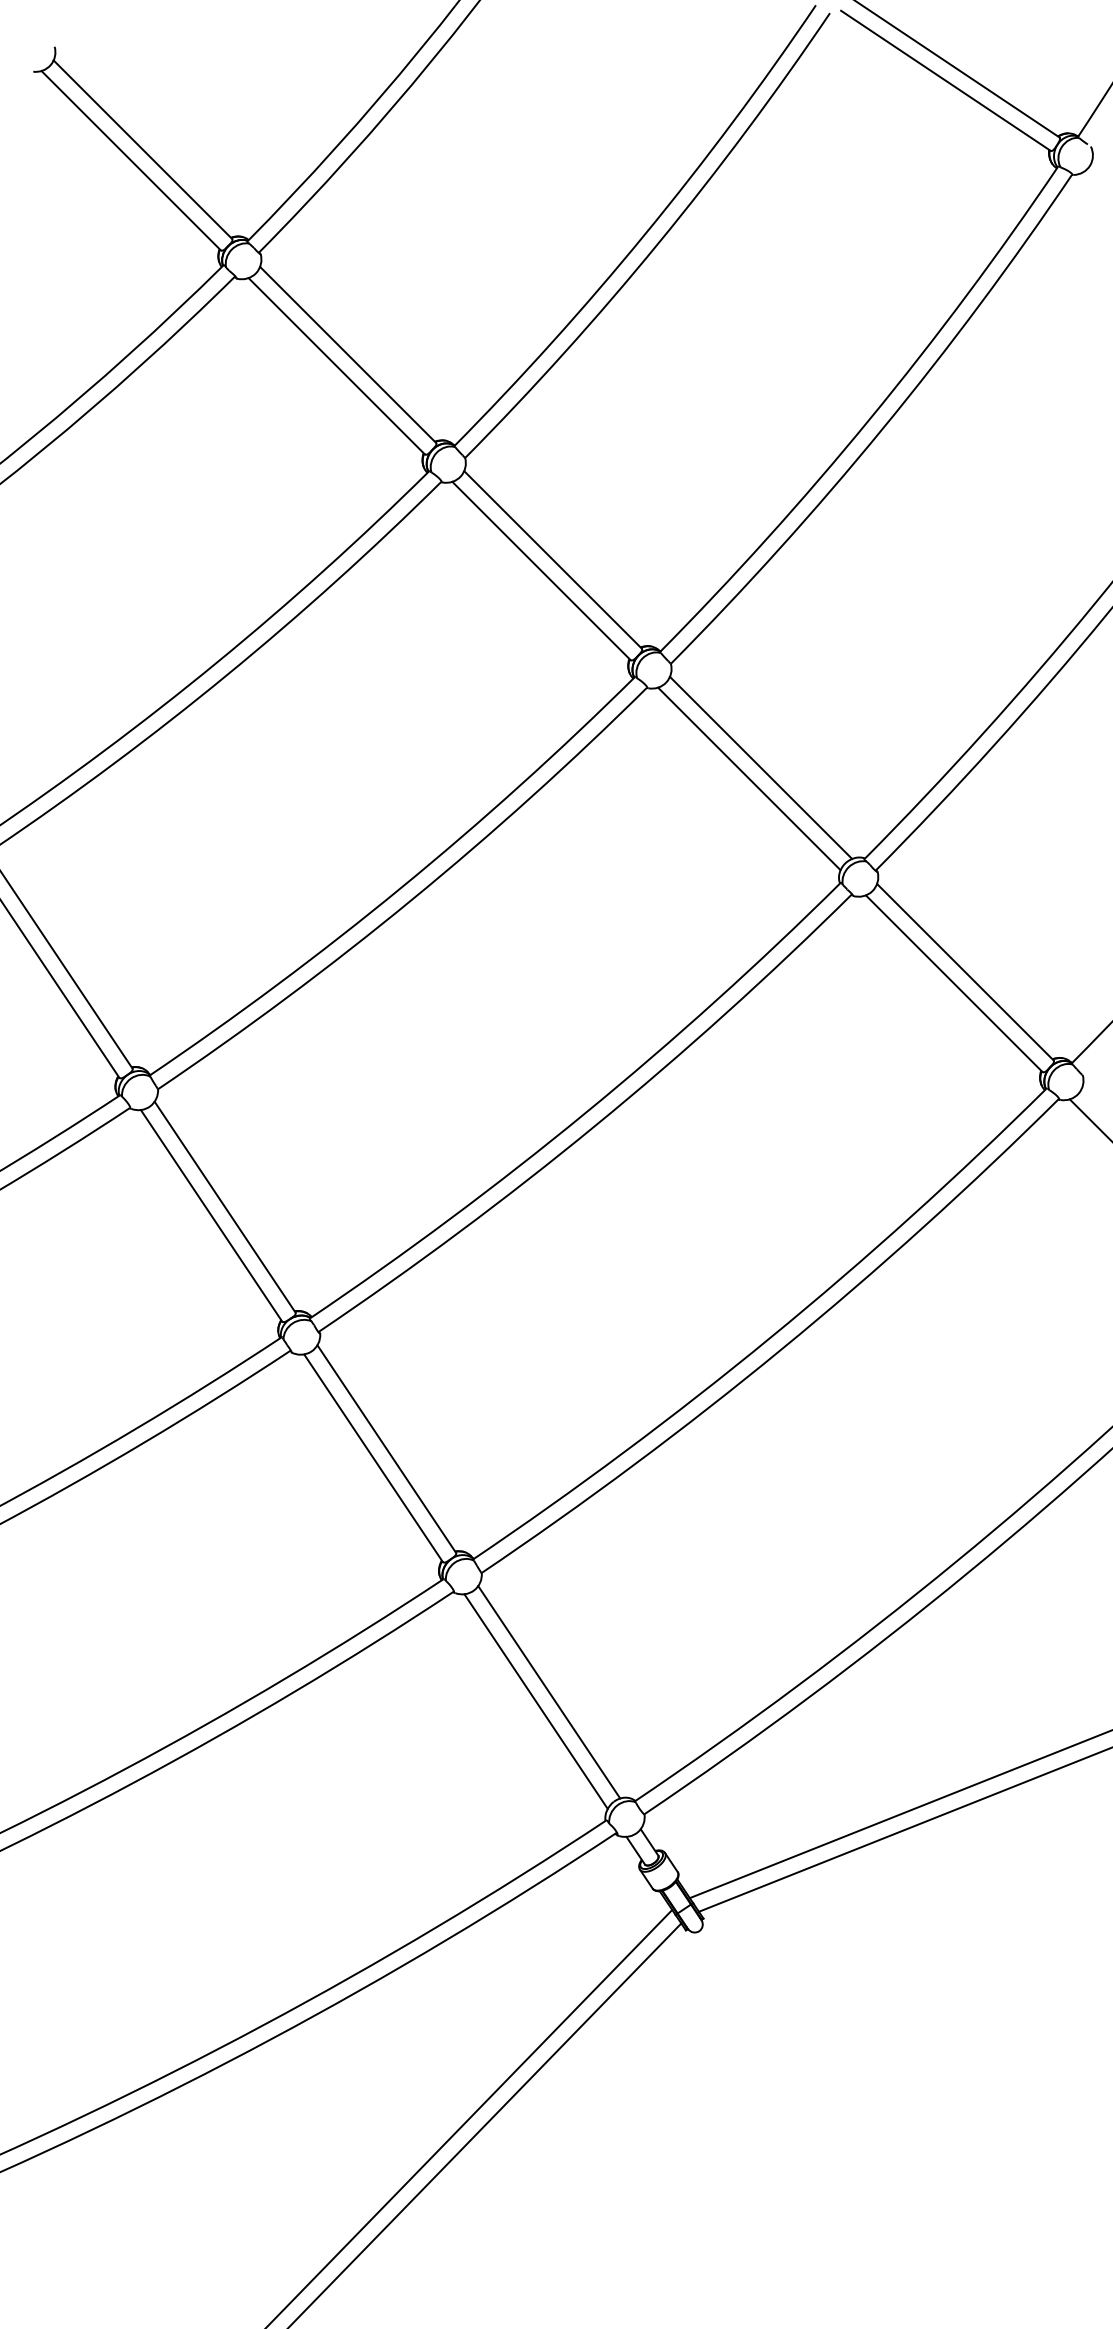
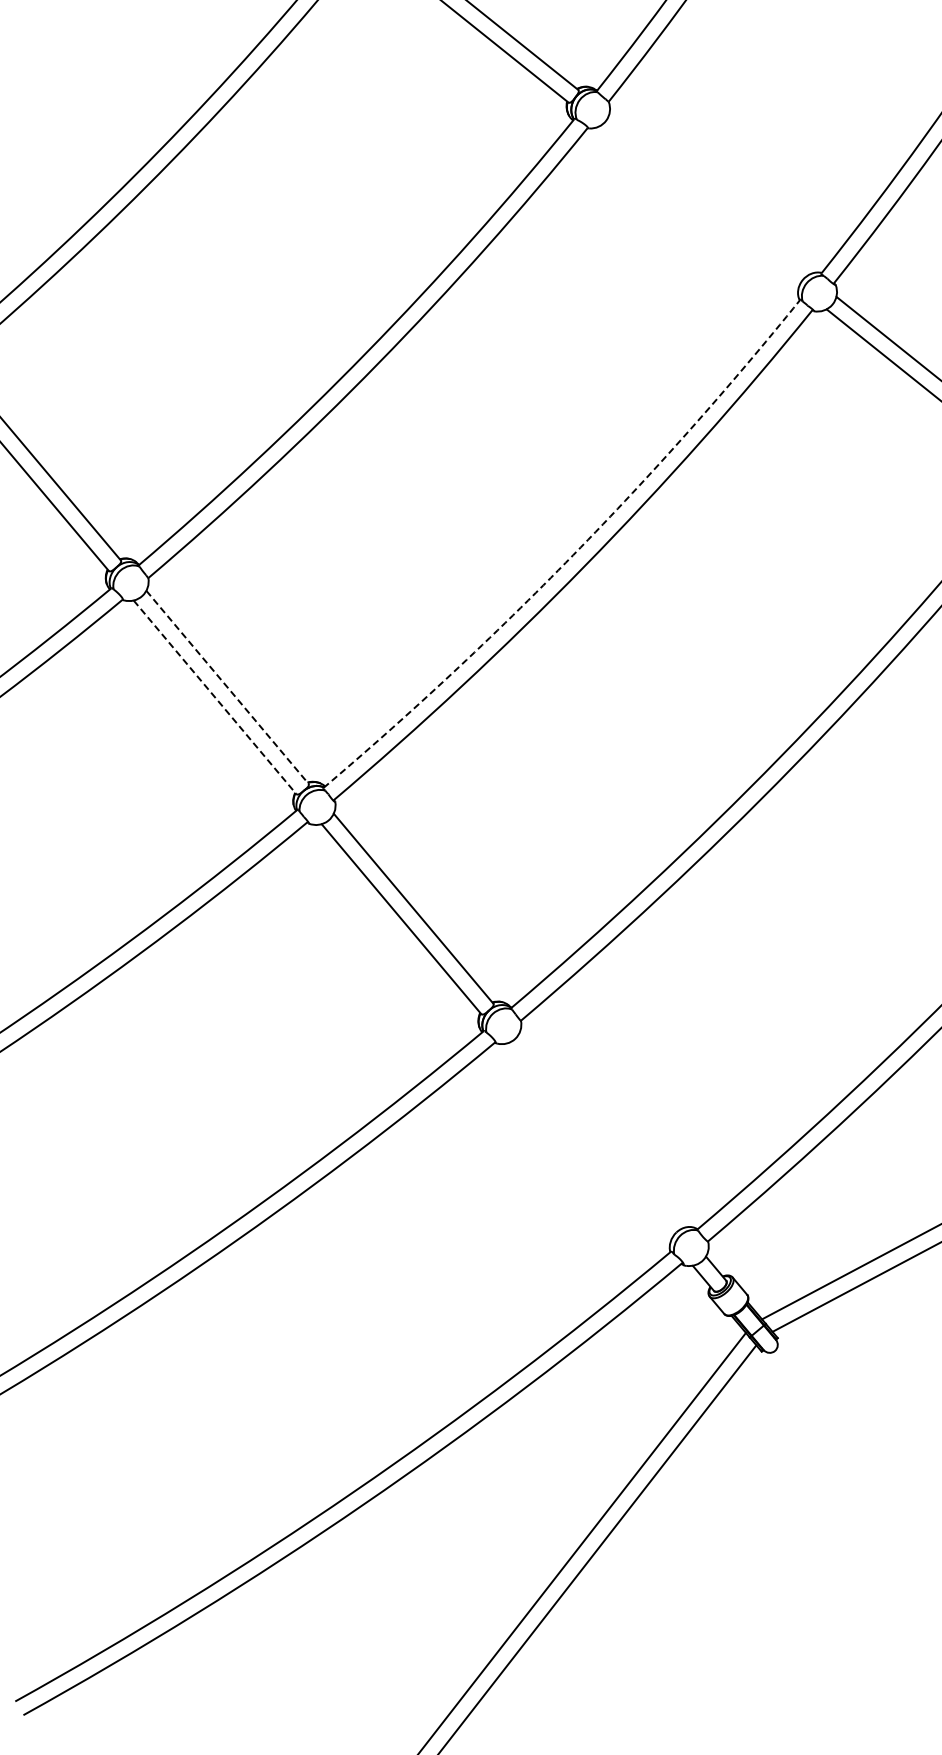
line: (761, 767) -> (709, 194), removed
line: (749, 778) -> (698, 206), removed
arc: (585, 1113) -> (573, 555), solid -> dashed
line: (225, 1207) -> (227, 687), solid -> dashed
line: (211, 1216) -> (215, 698), solid -> dashed
line: (549, 1692) -> (600, 1131), removed
line: (535, 1701) -> (588, 1141), removed

